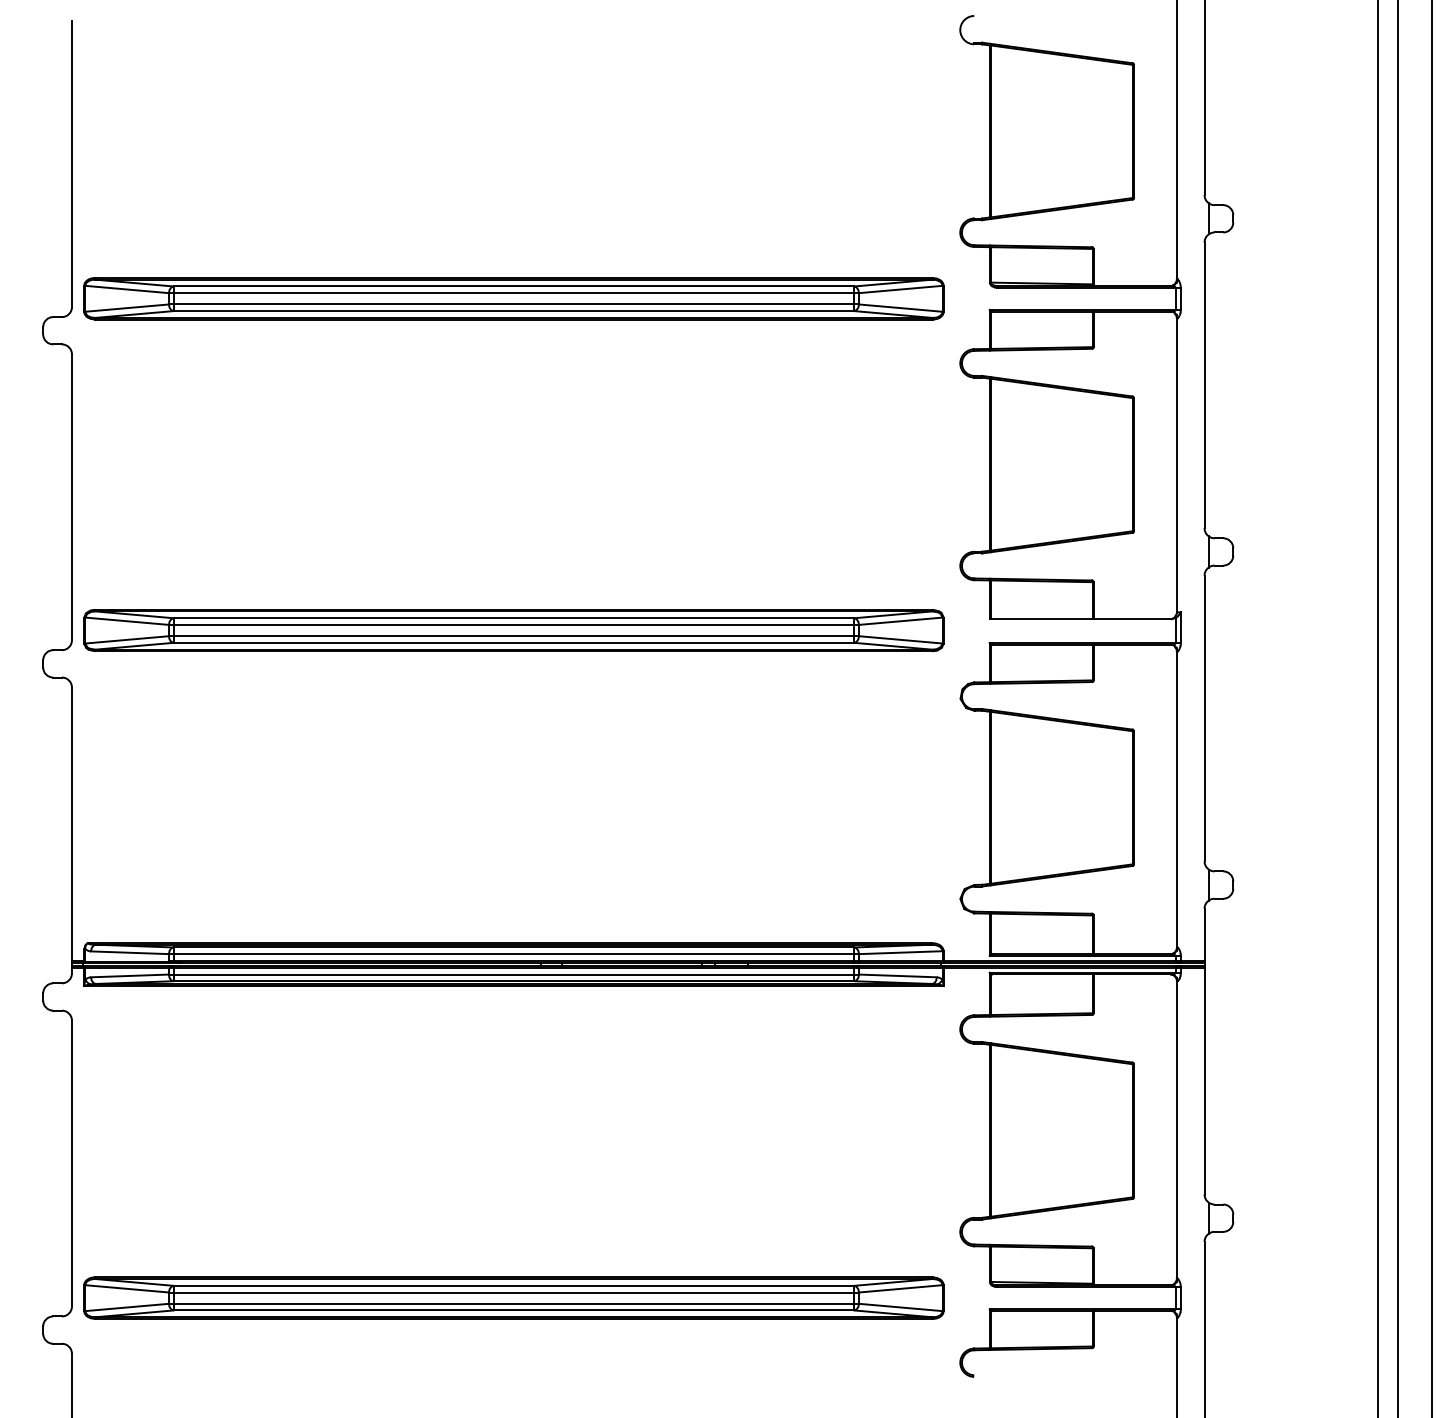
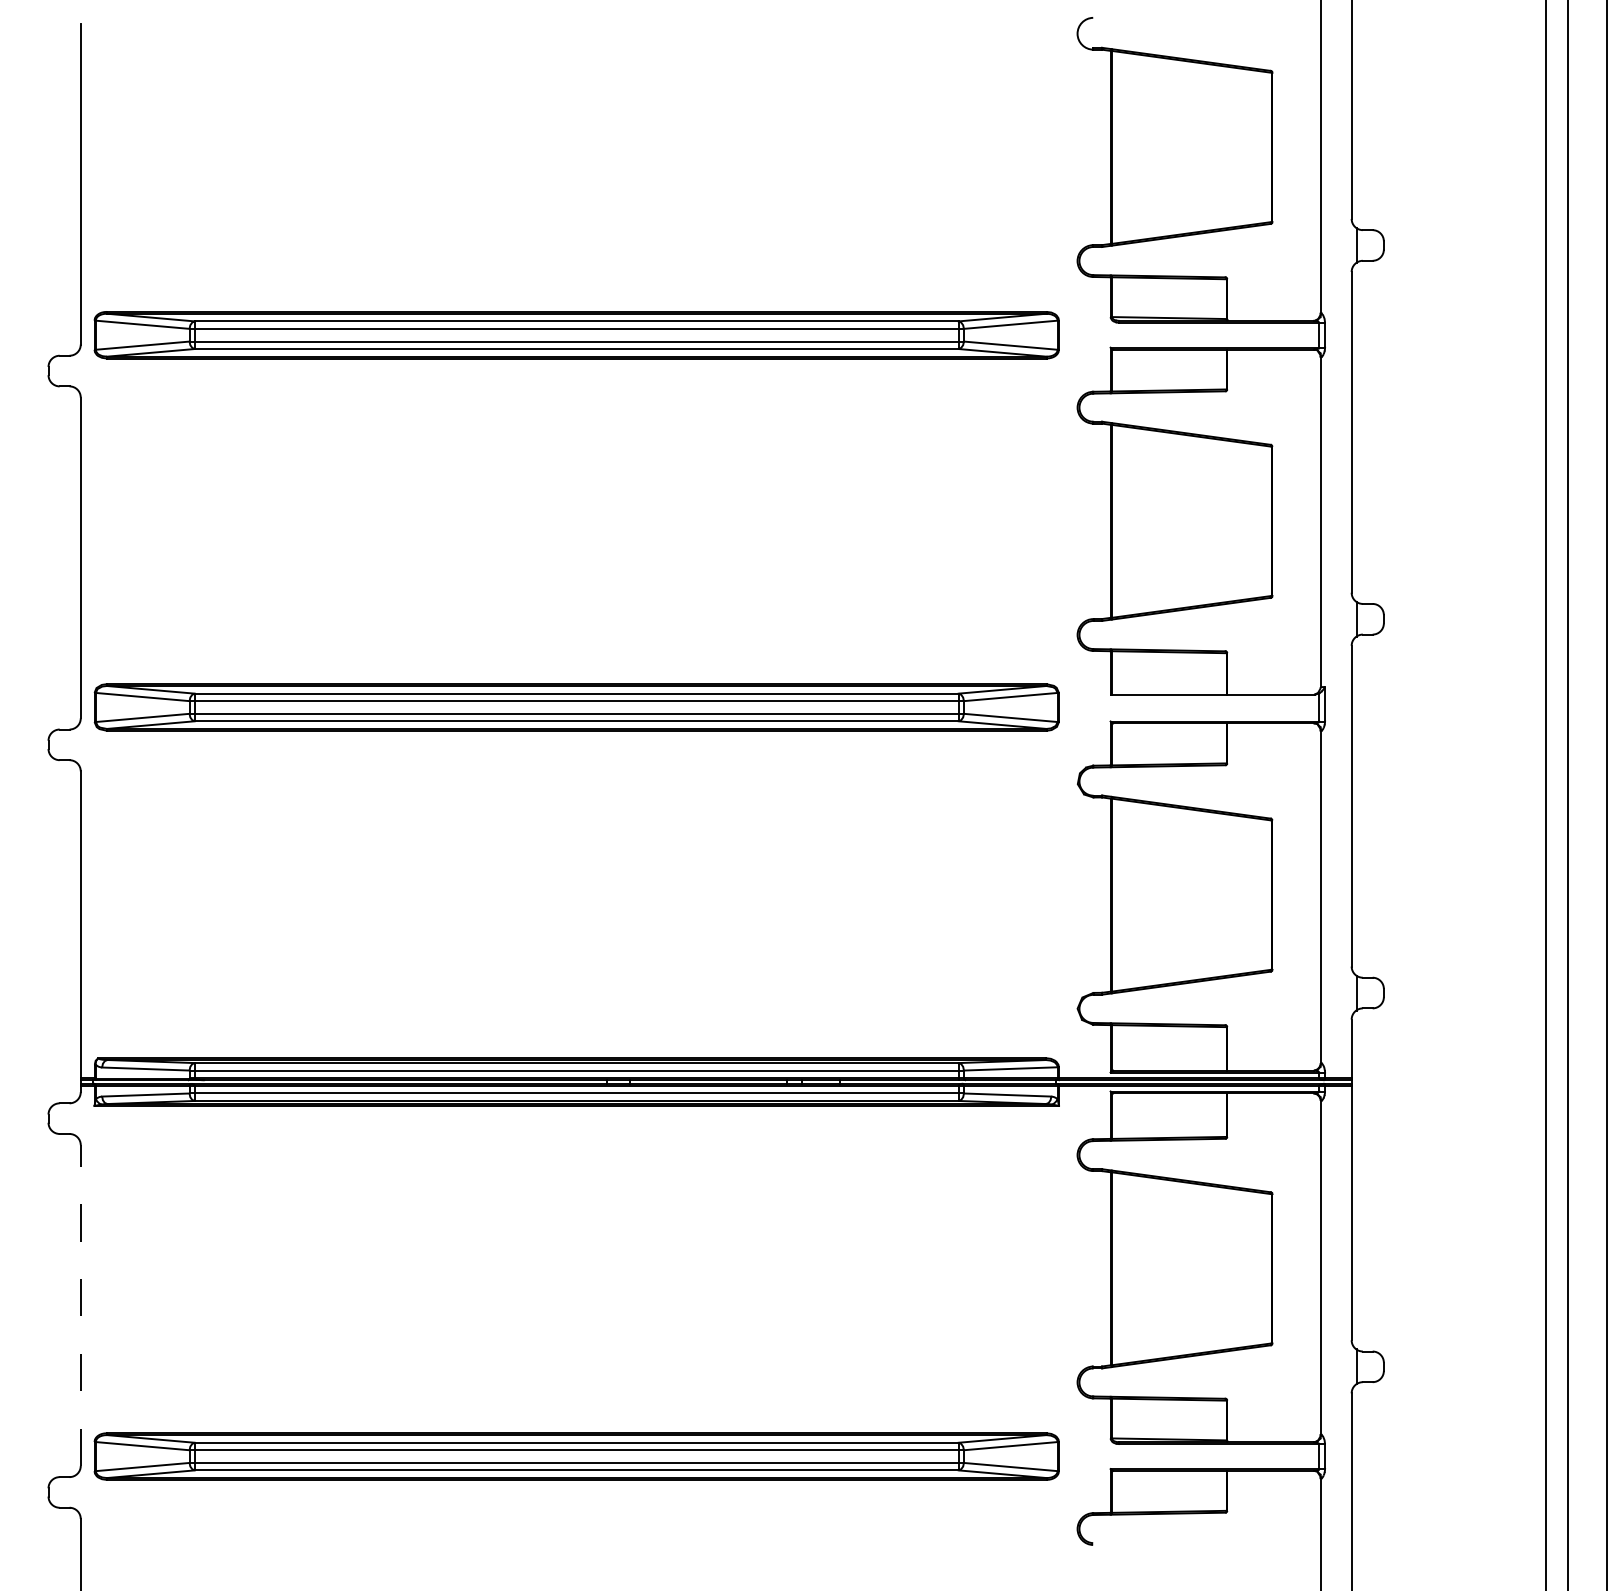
line: (71, 1163) -> (80, 1305), solid -> dashed

